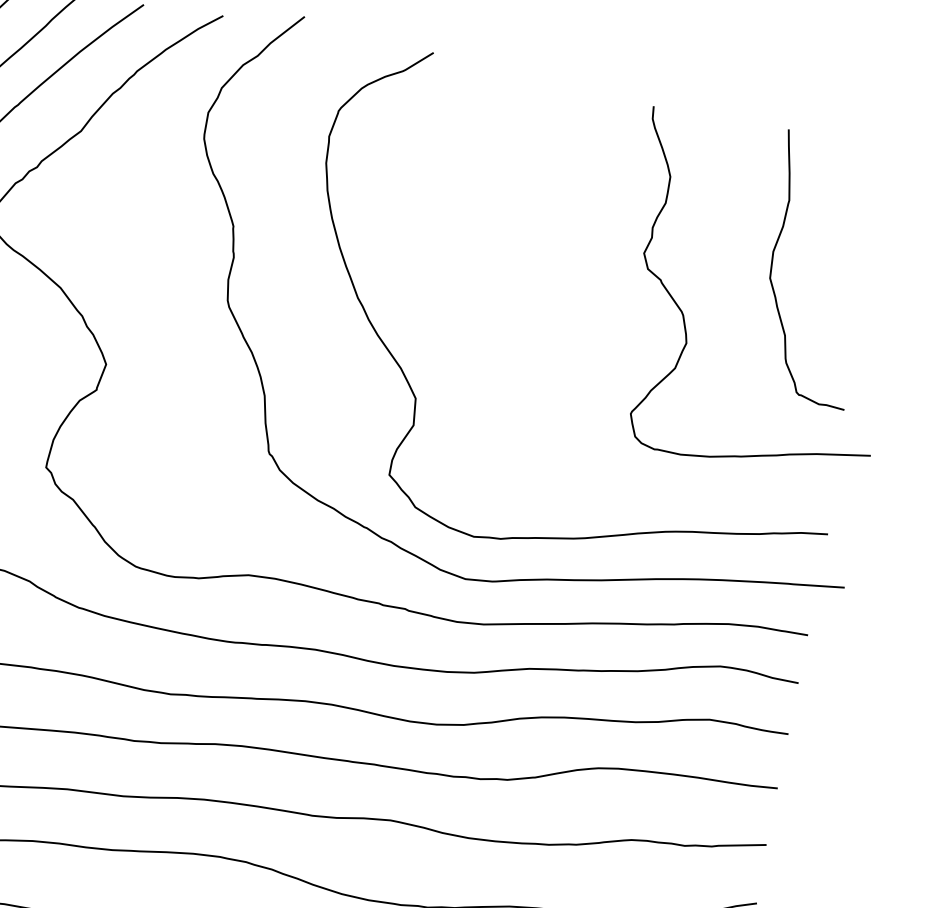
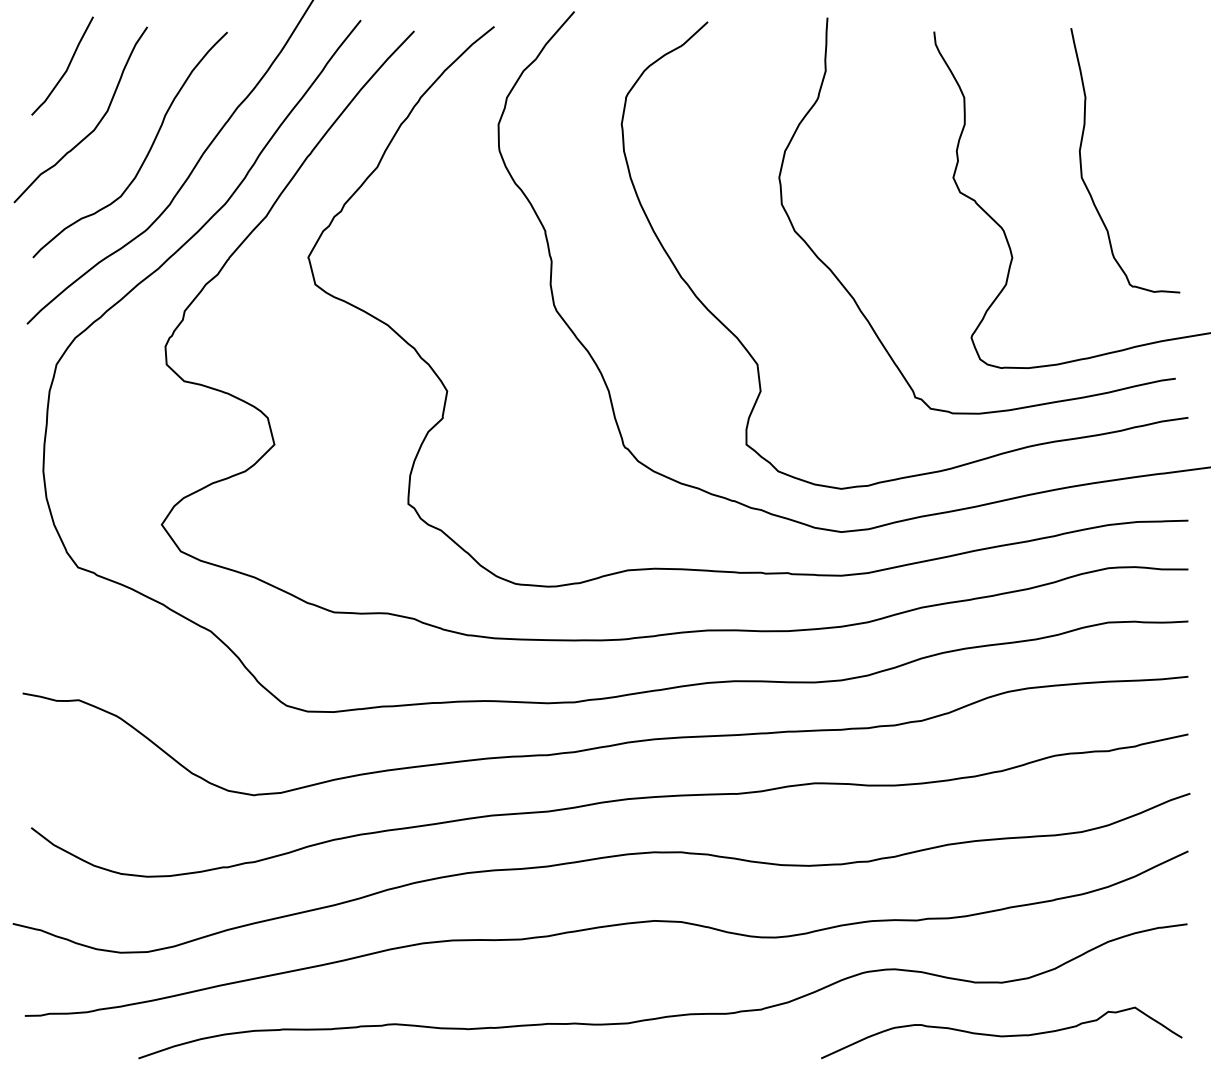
curve: (523, 352) -> (854, 298), added

